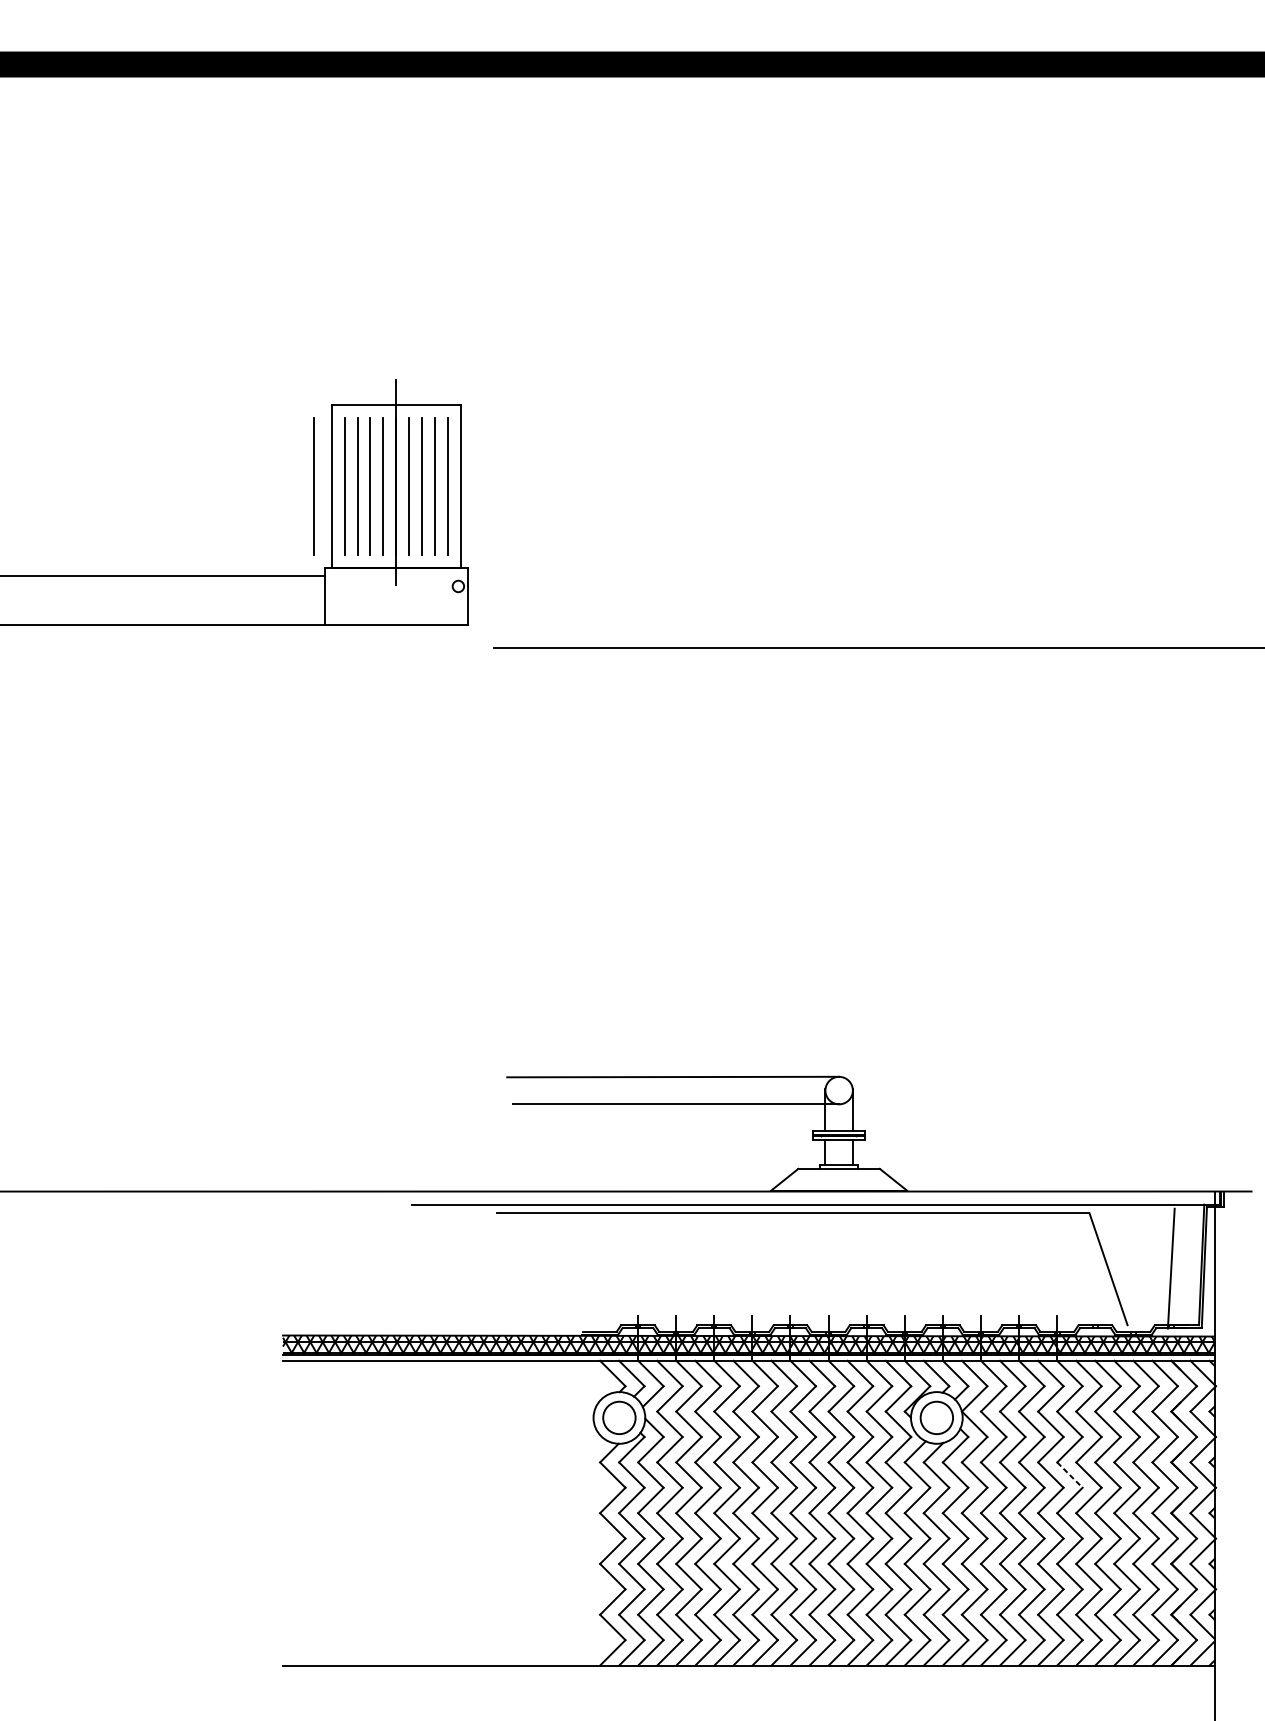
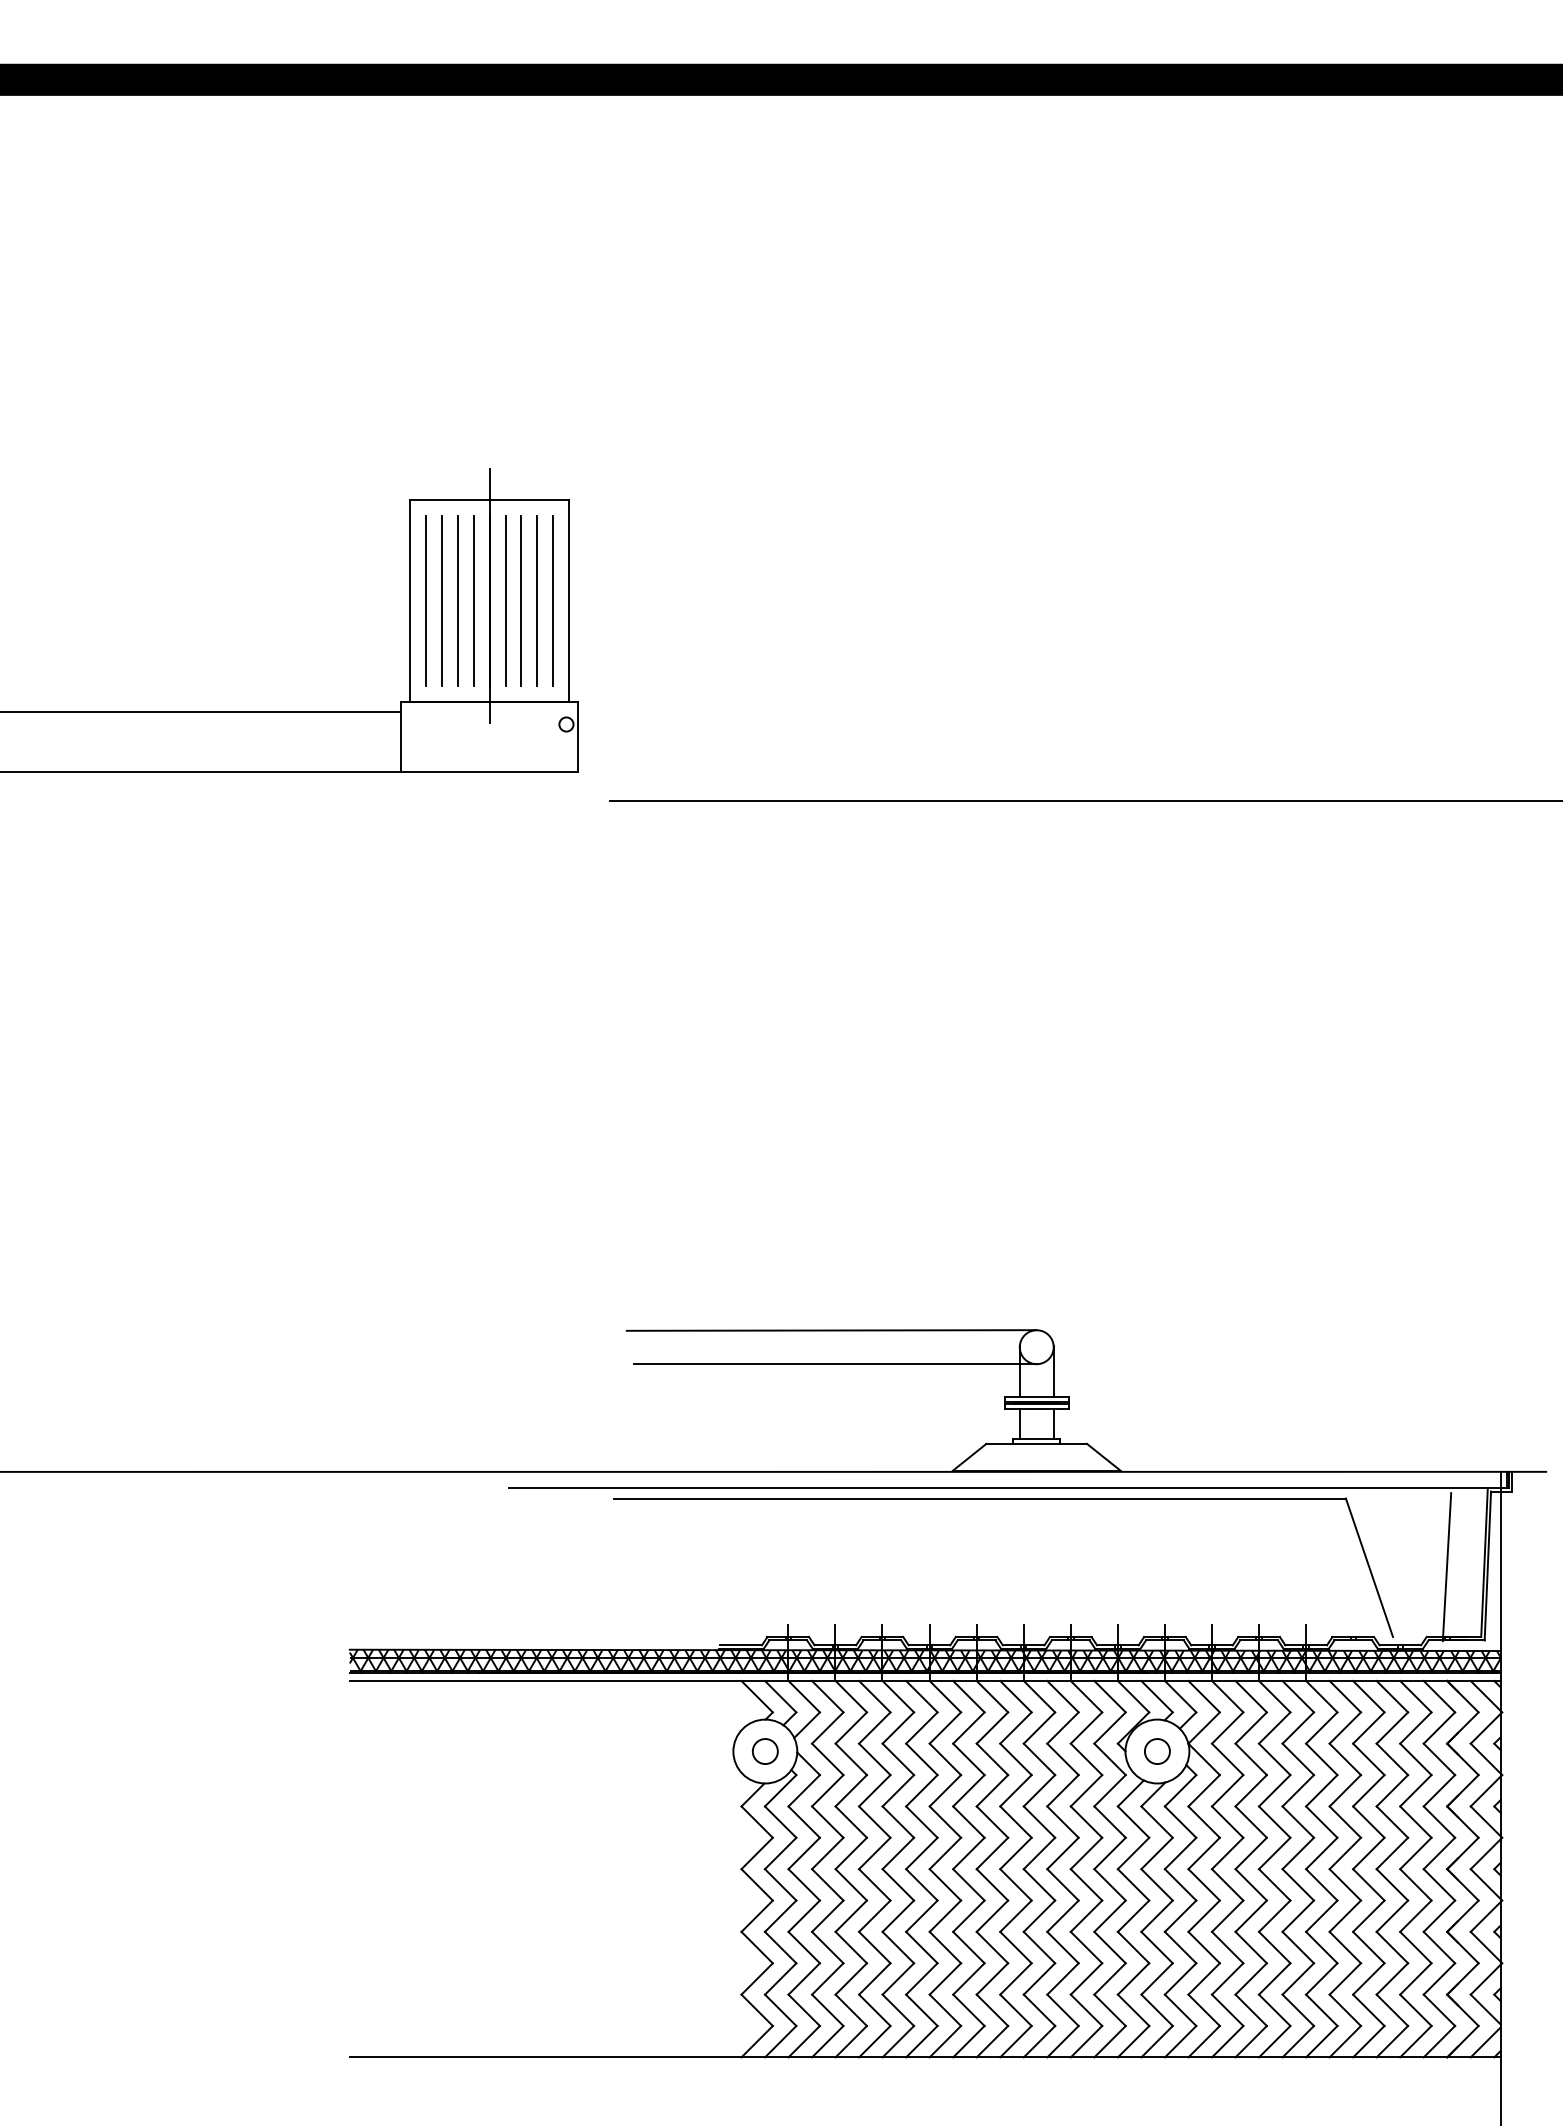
line: (313, 486) -> (387, 600), removed
circle: (618, 1417) -> (764, 1751), size x0.62
circle: (936, 1417) -> (1156, 1751), size x0.62
line: (1070, 1475) -> (1322, 1822), dashed -> solid

